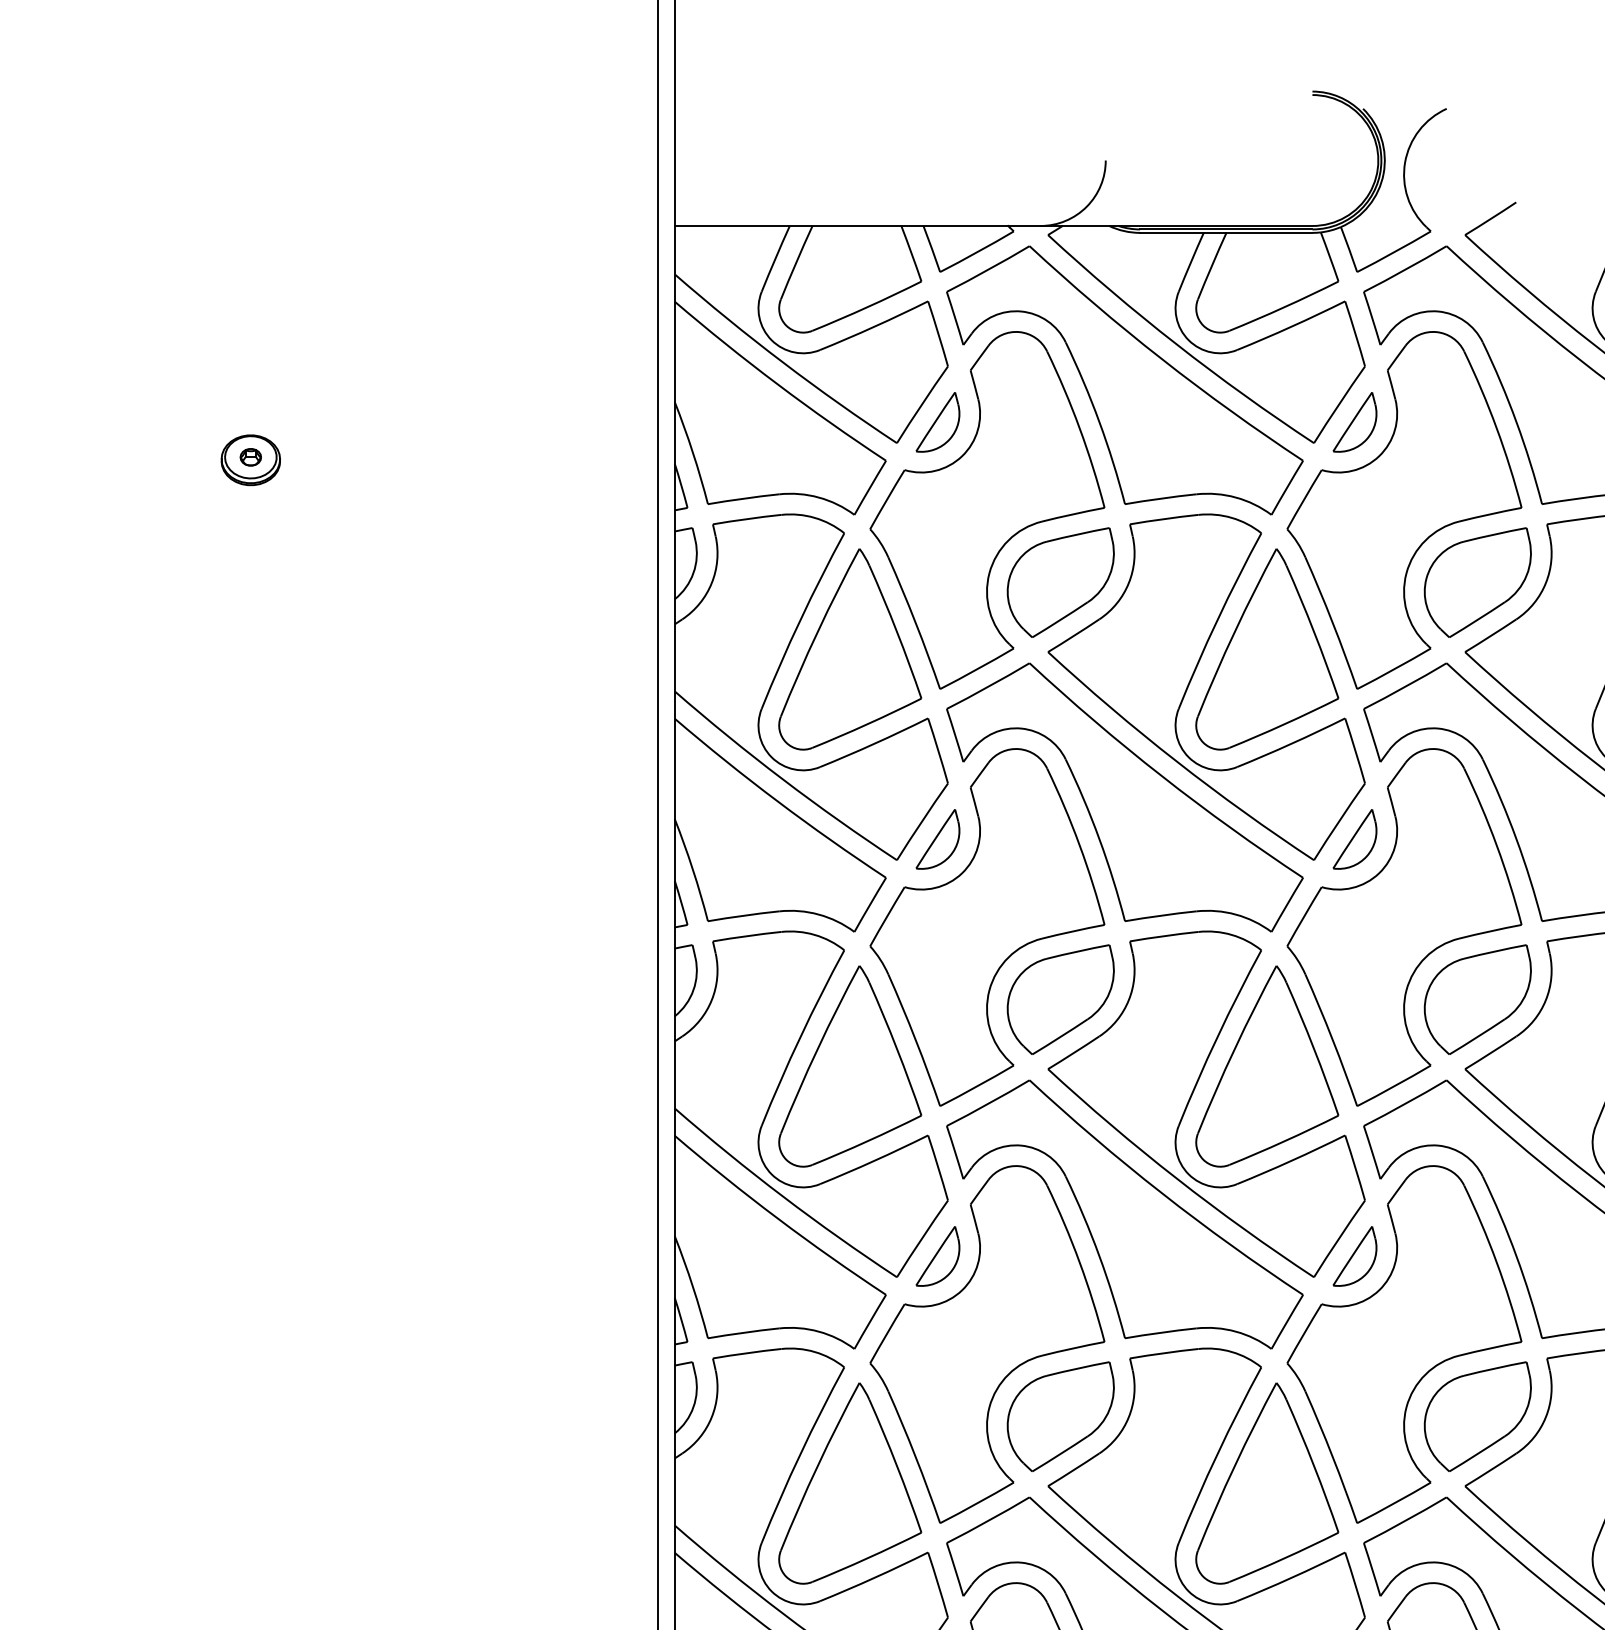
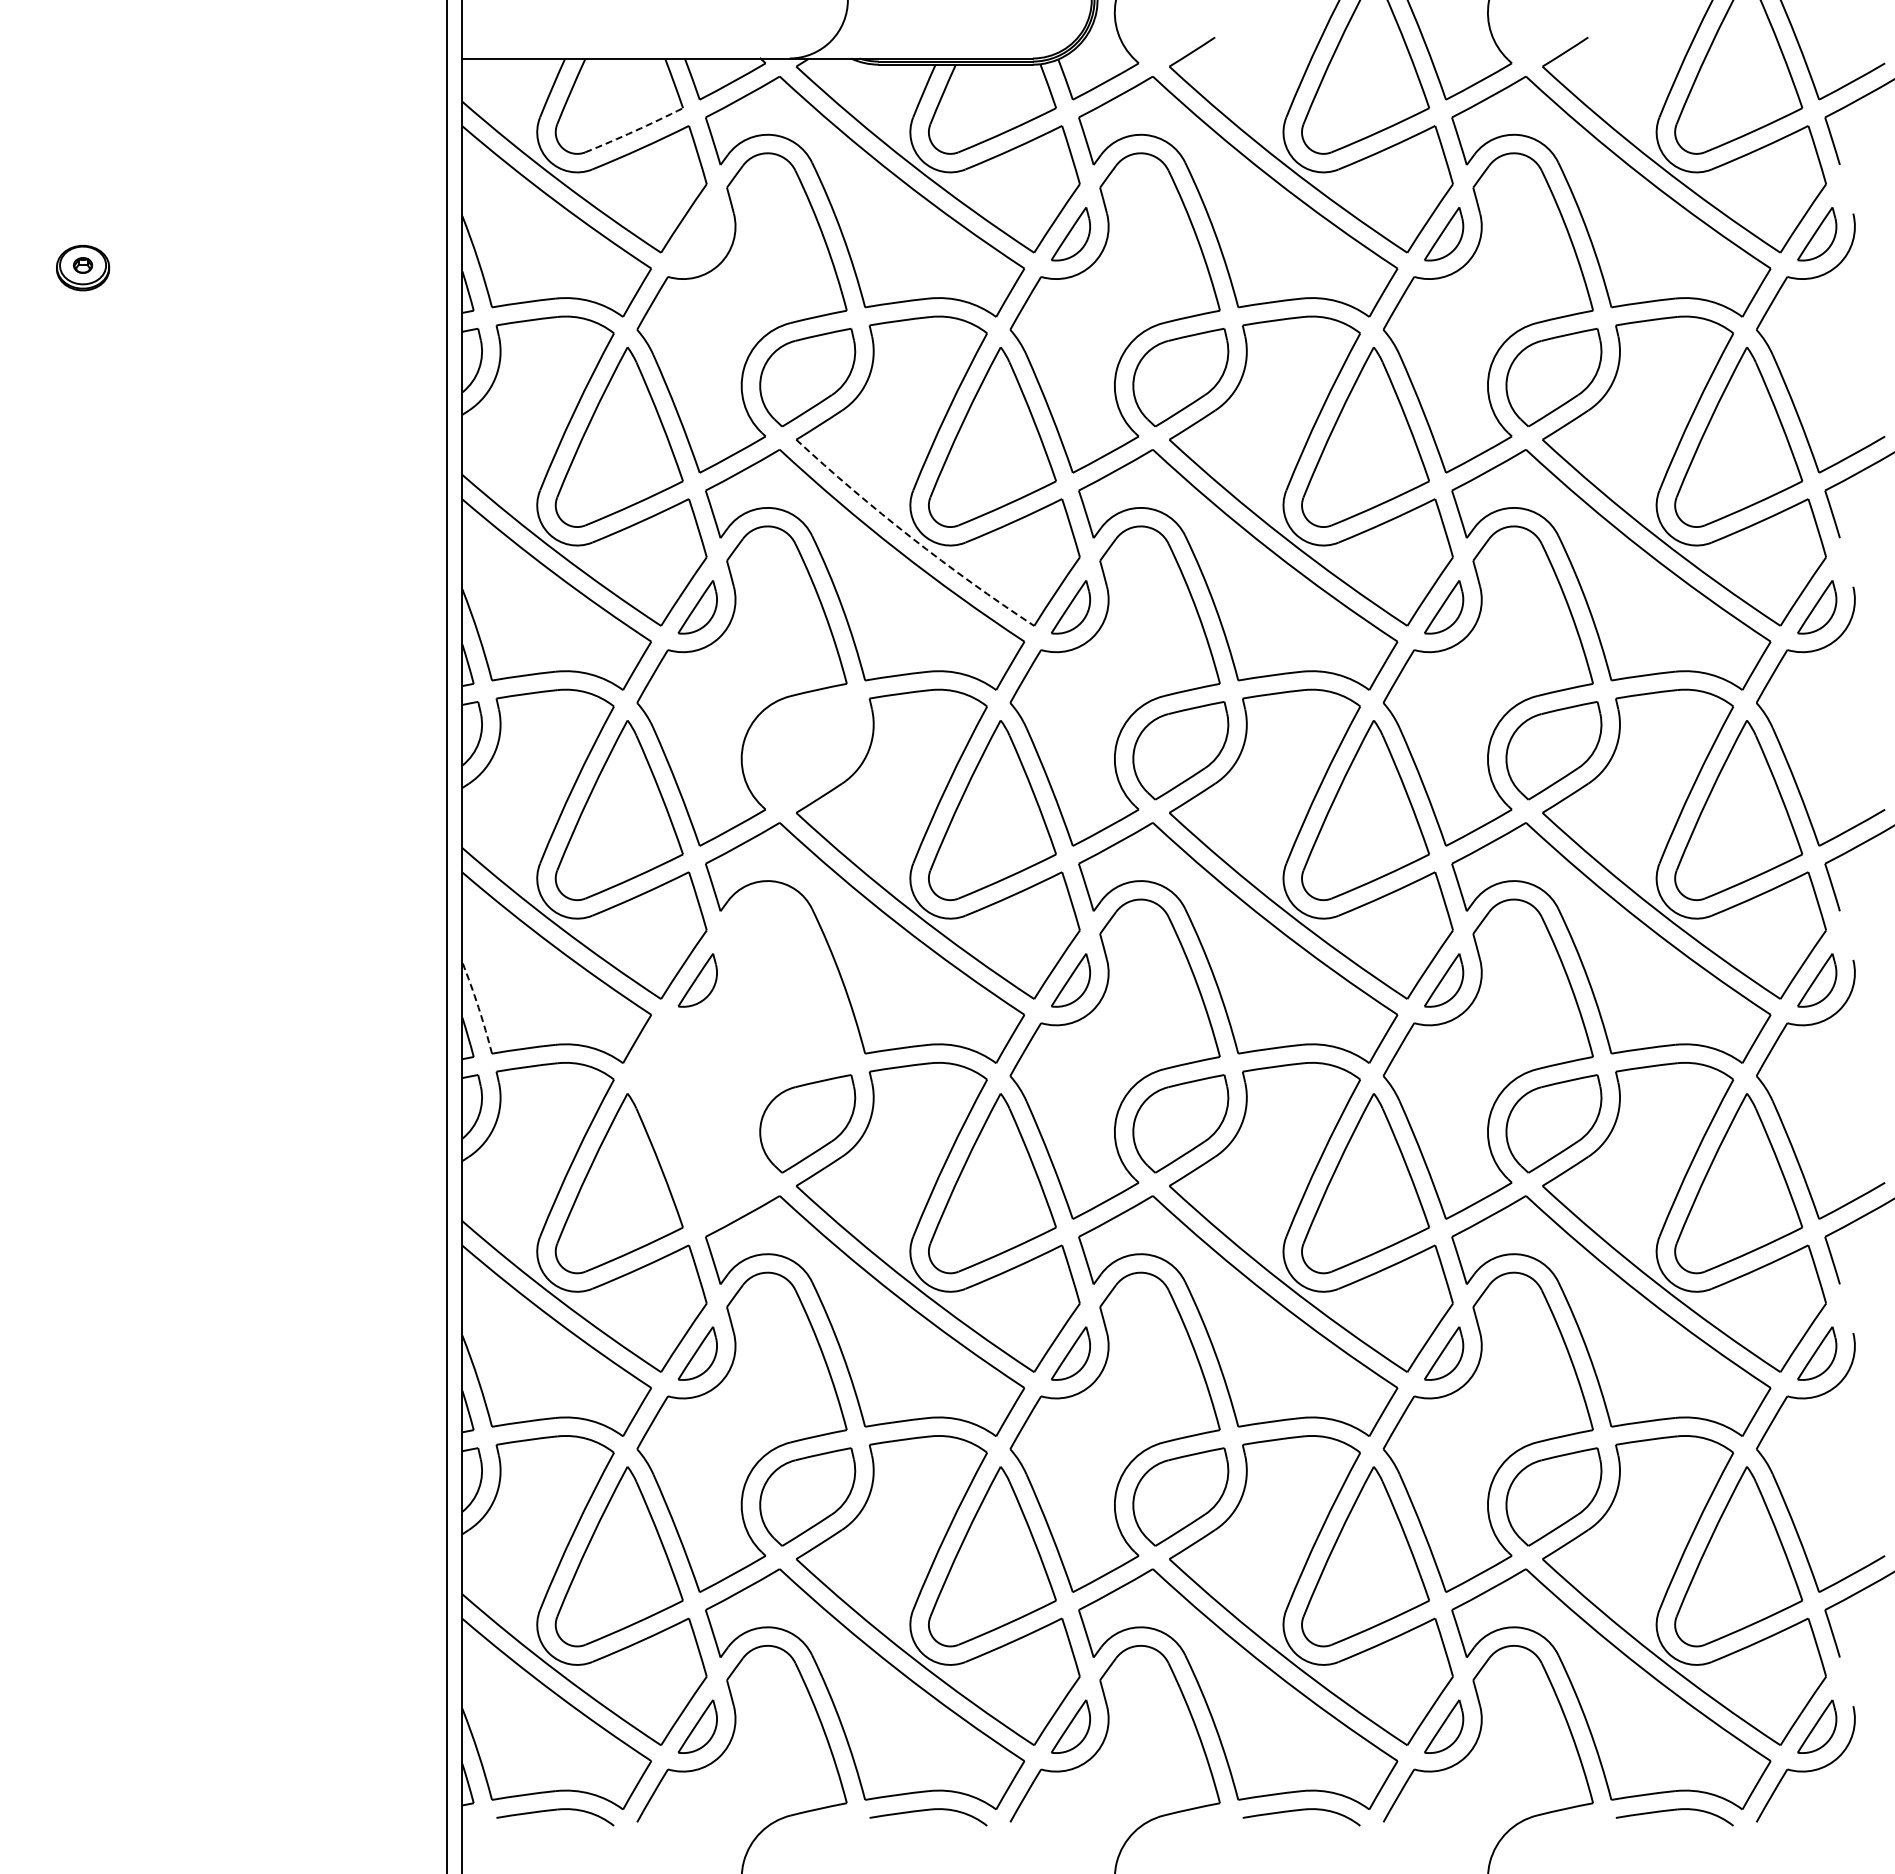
arc: (867, 307) -> (634, 131), solid -> dashed
part: (937, 422) -> (697, 234), removed
arc: (1176, 761) -> (911, 537), solid -> dashed
part: (1060, 999) -> (807, 750), removed
arc: (692, 1286) -> (478, 1007), solid -> dashed
part: (986, 1343) -> (741, 1058), removed

